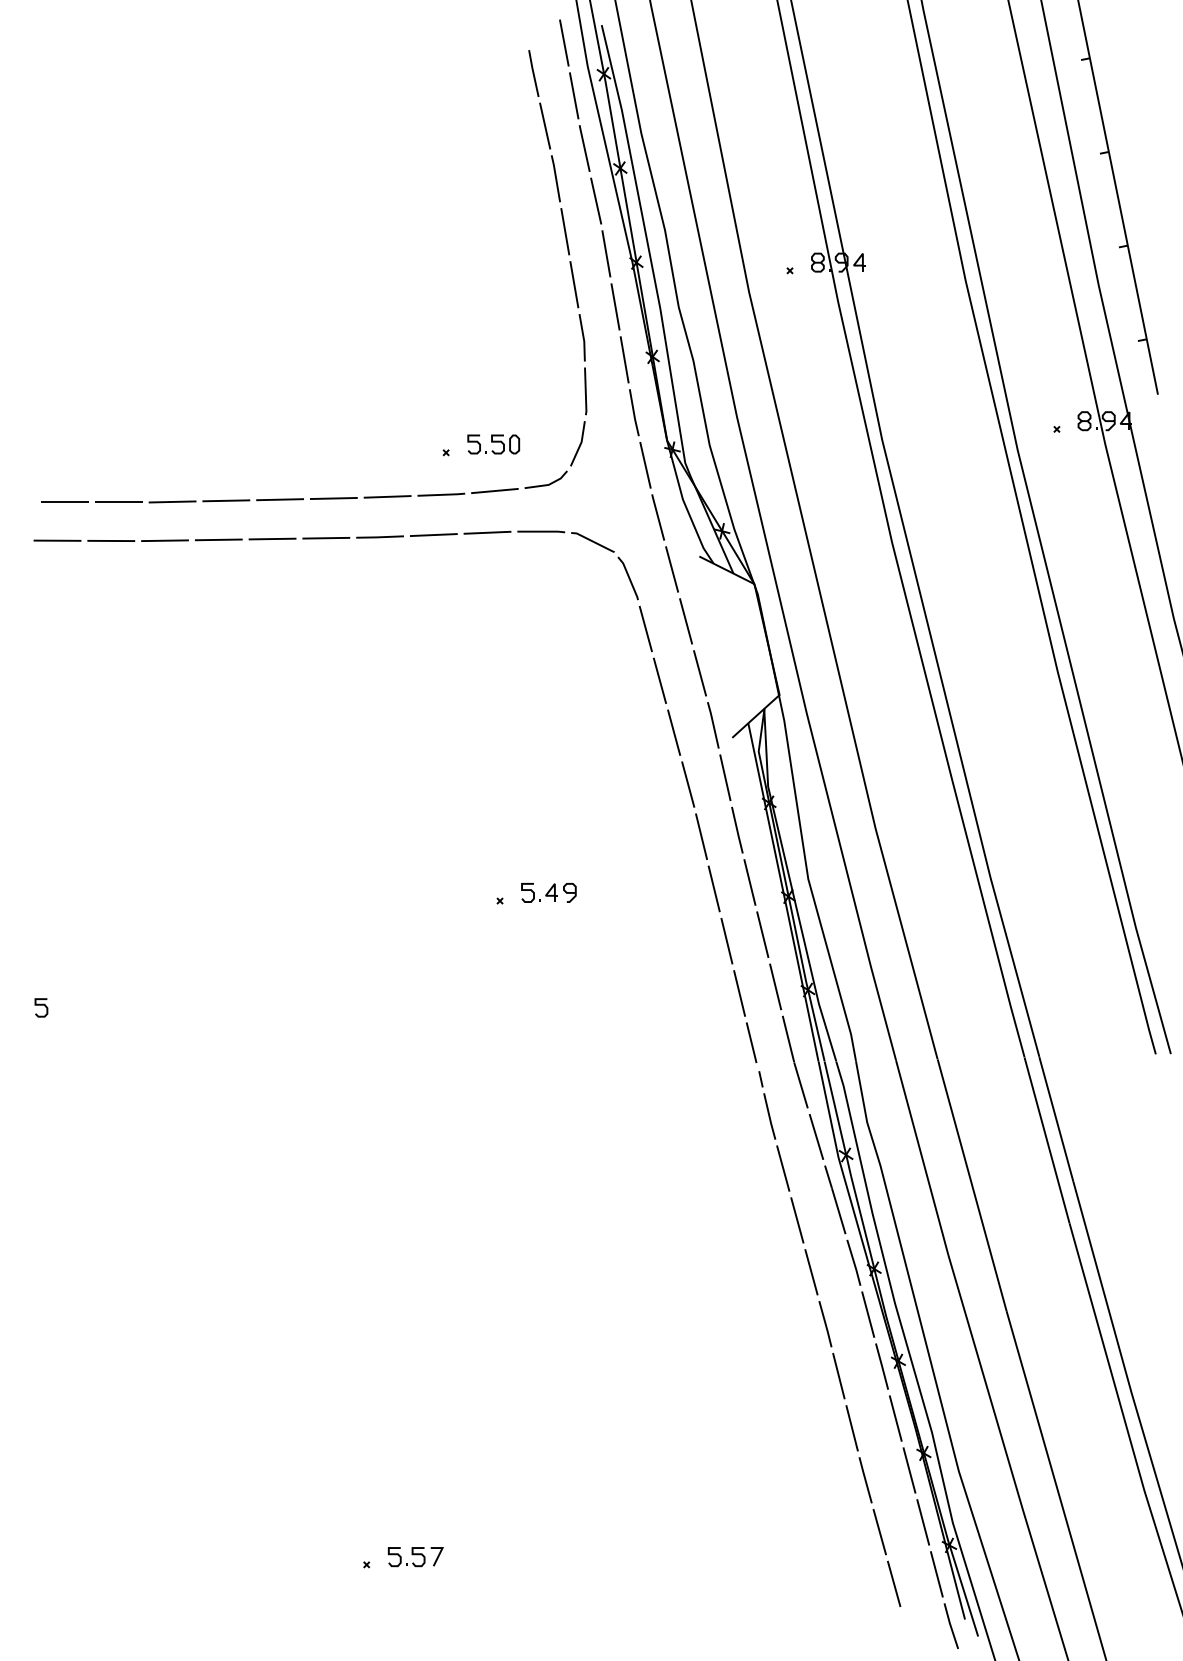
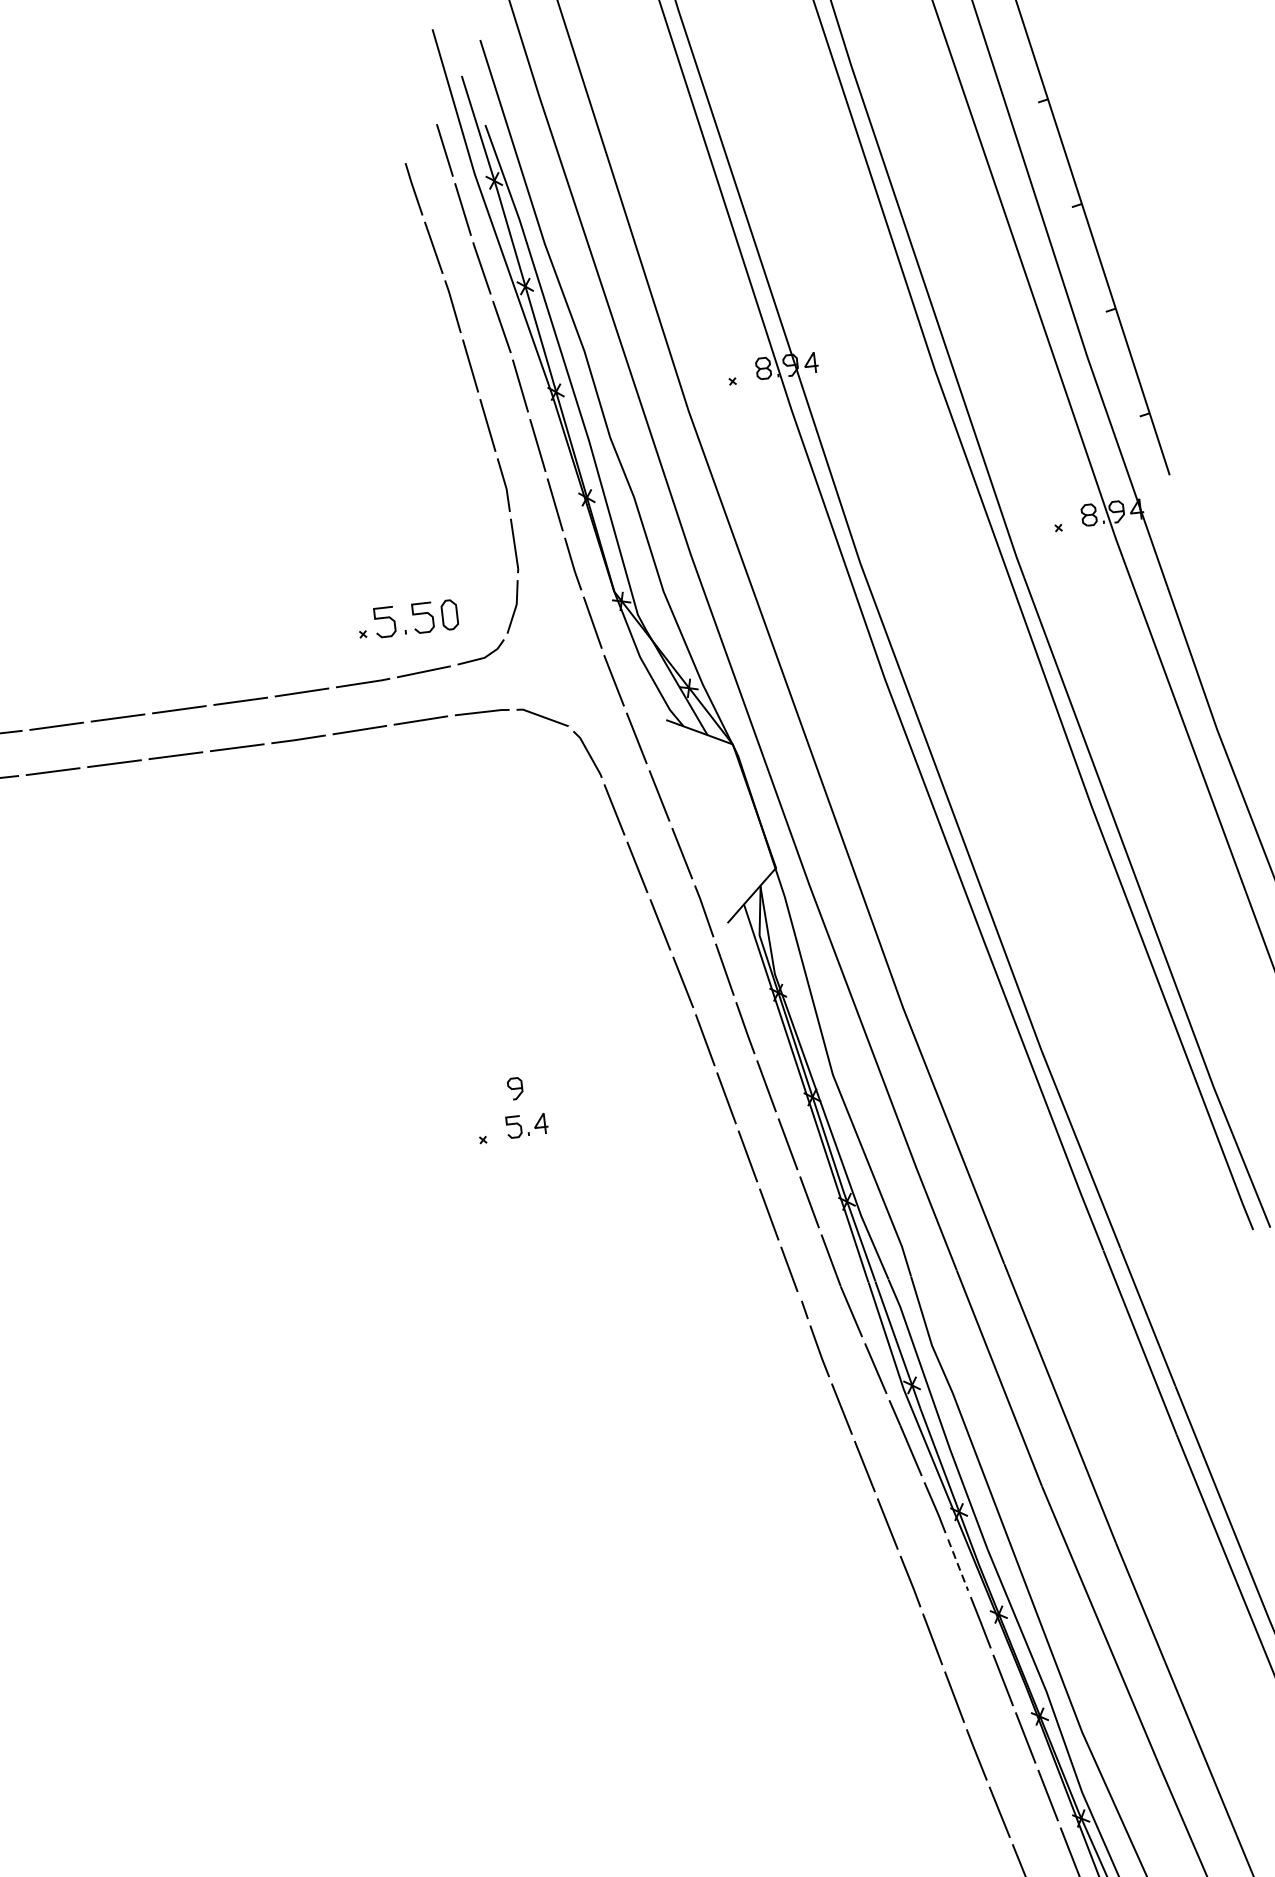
part: (493, 444) -> (416, 618), size x1.4
part: (569, 892) -> (514, 1088), moved
line: (868, 1314) -> (958, 1564), solid -> dashed

